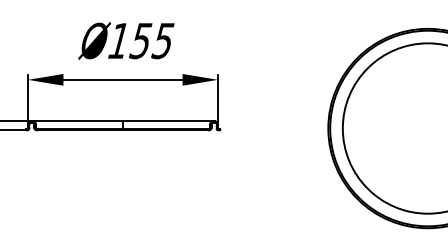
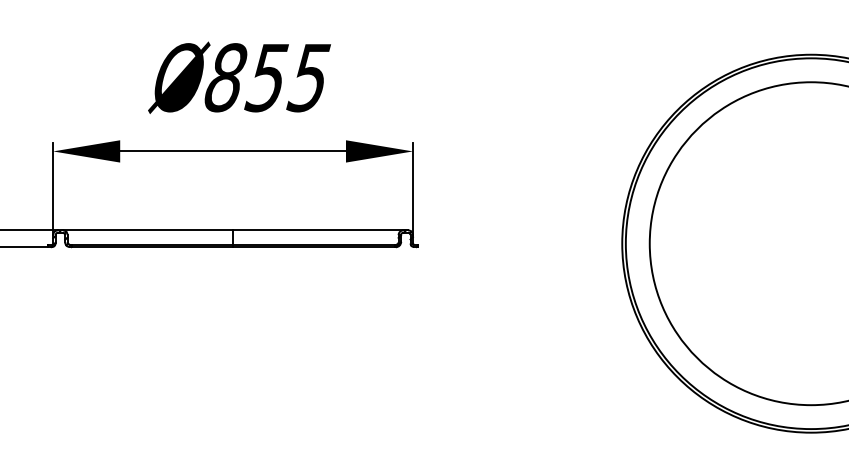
text: (119, 40) -> (226, 76), Ø155 -> Ø855

